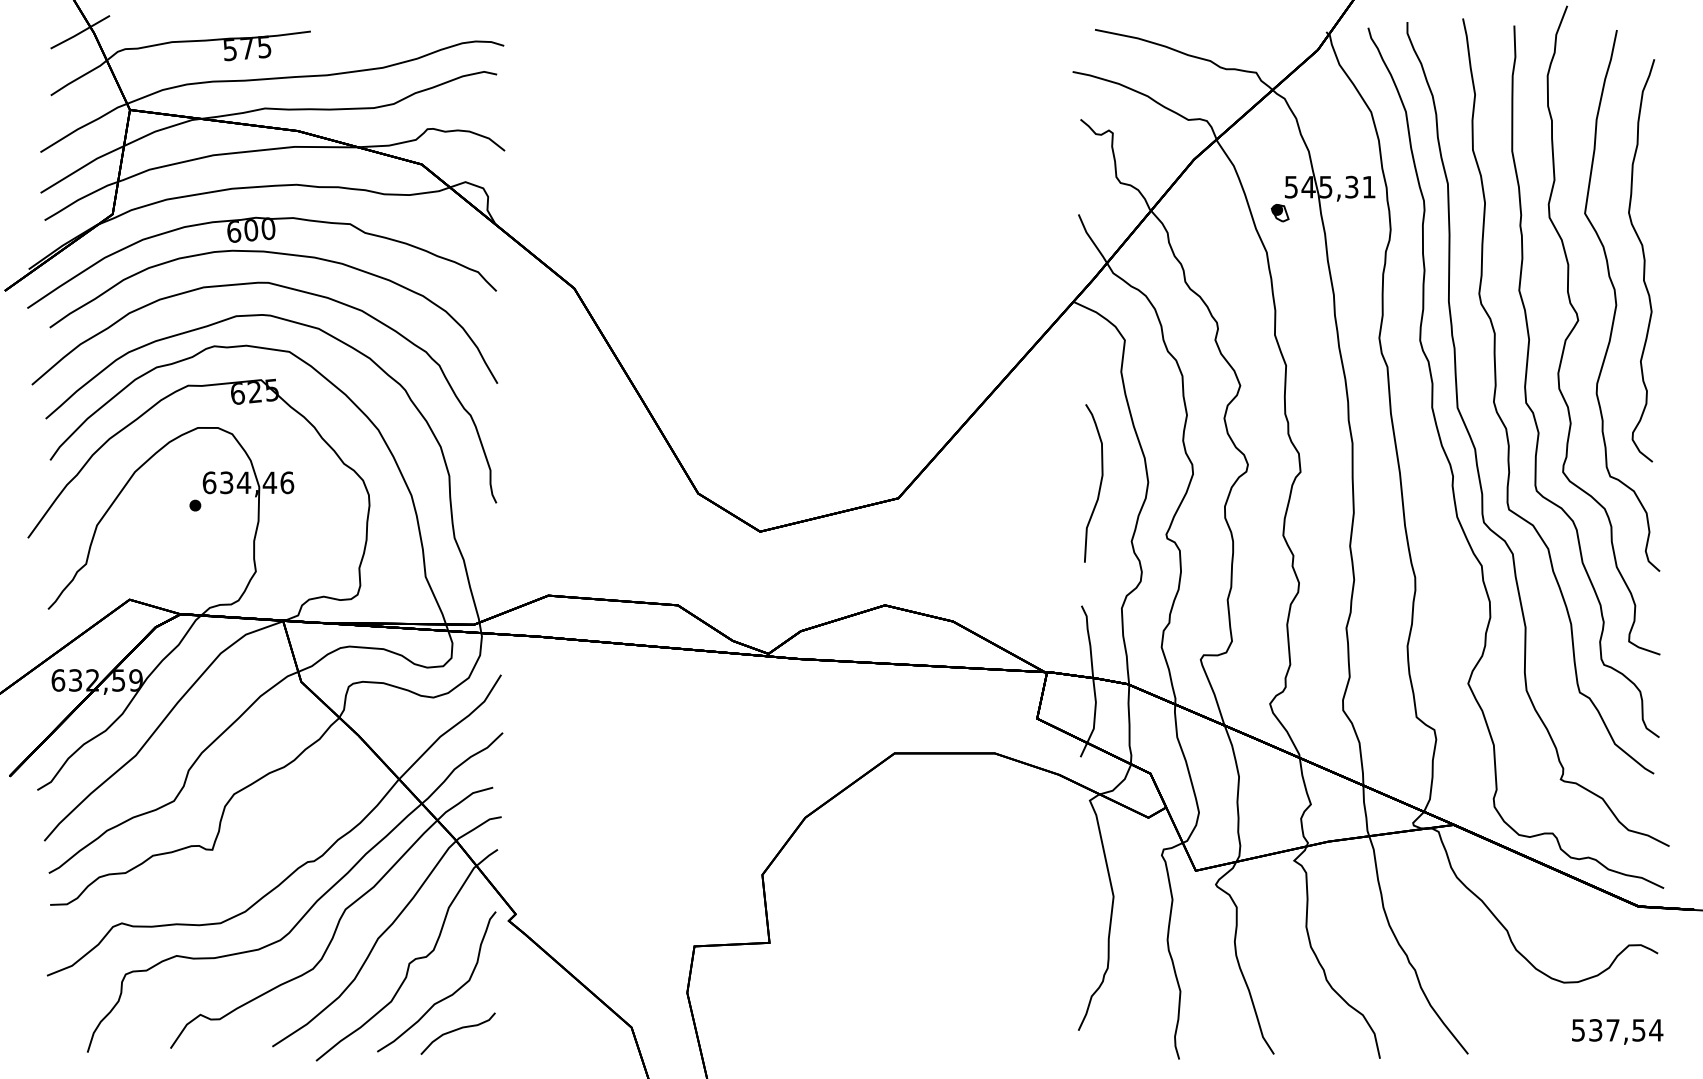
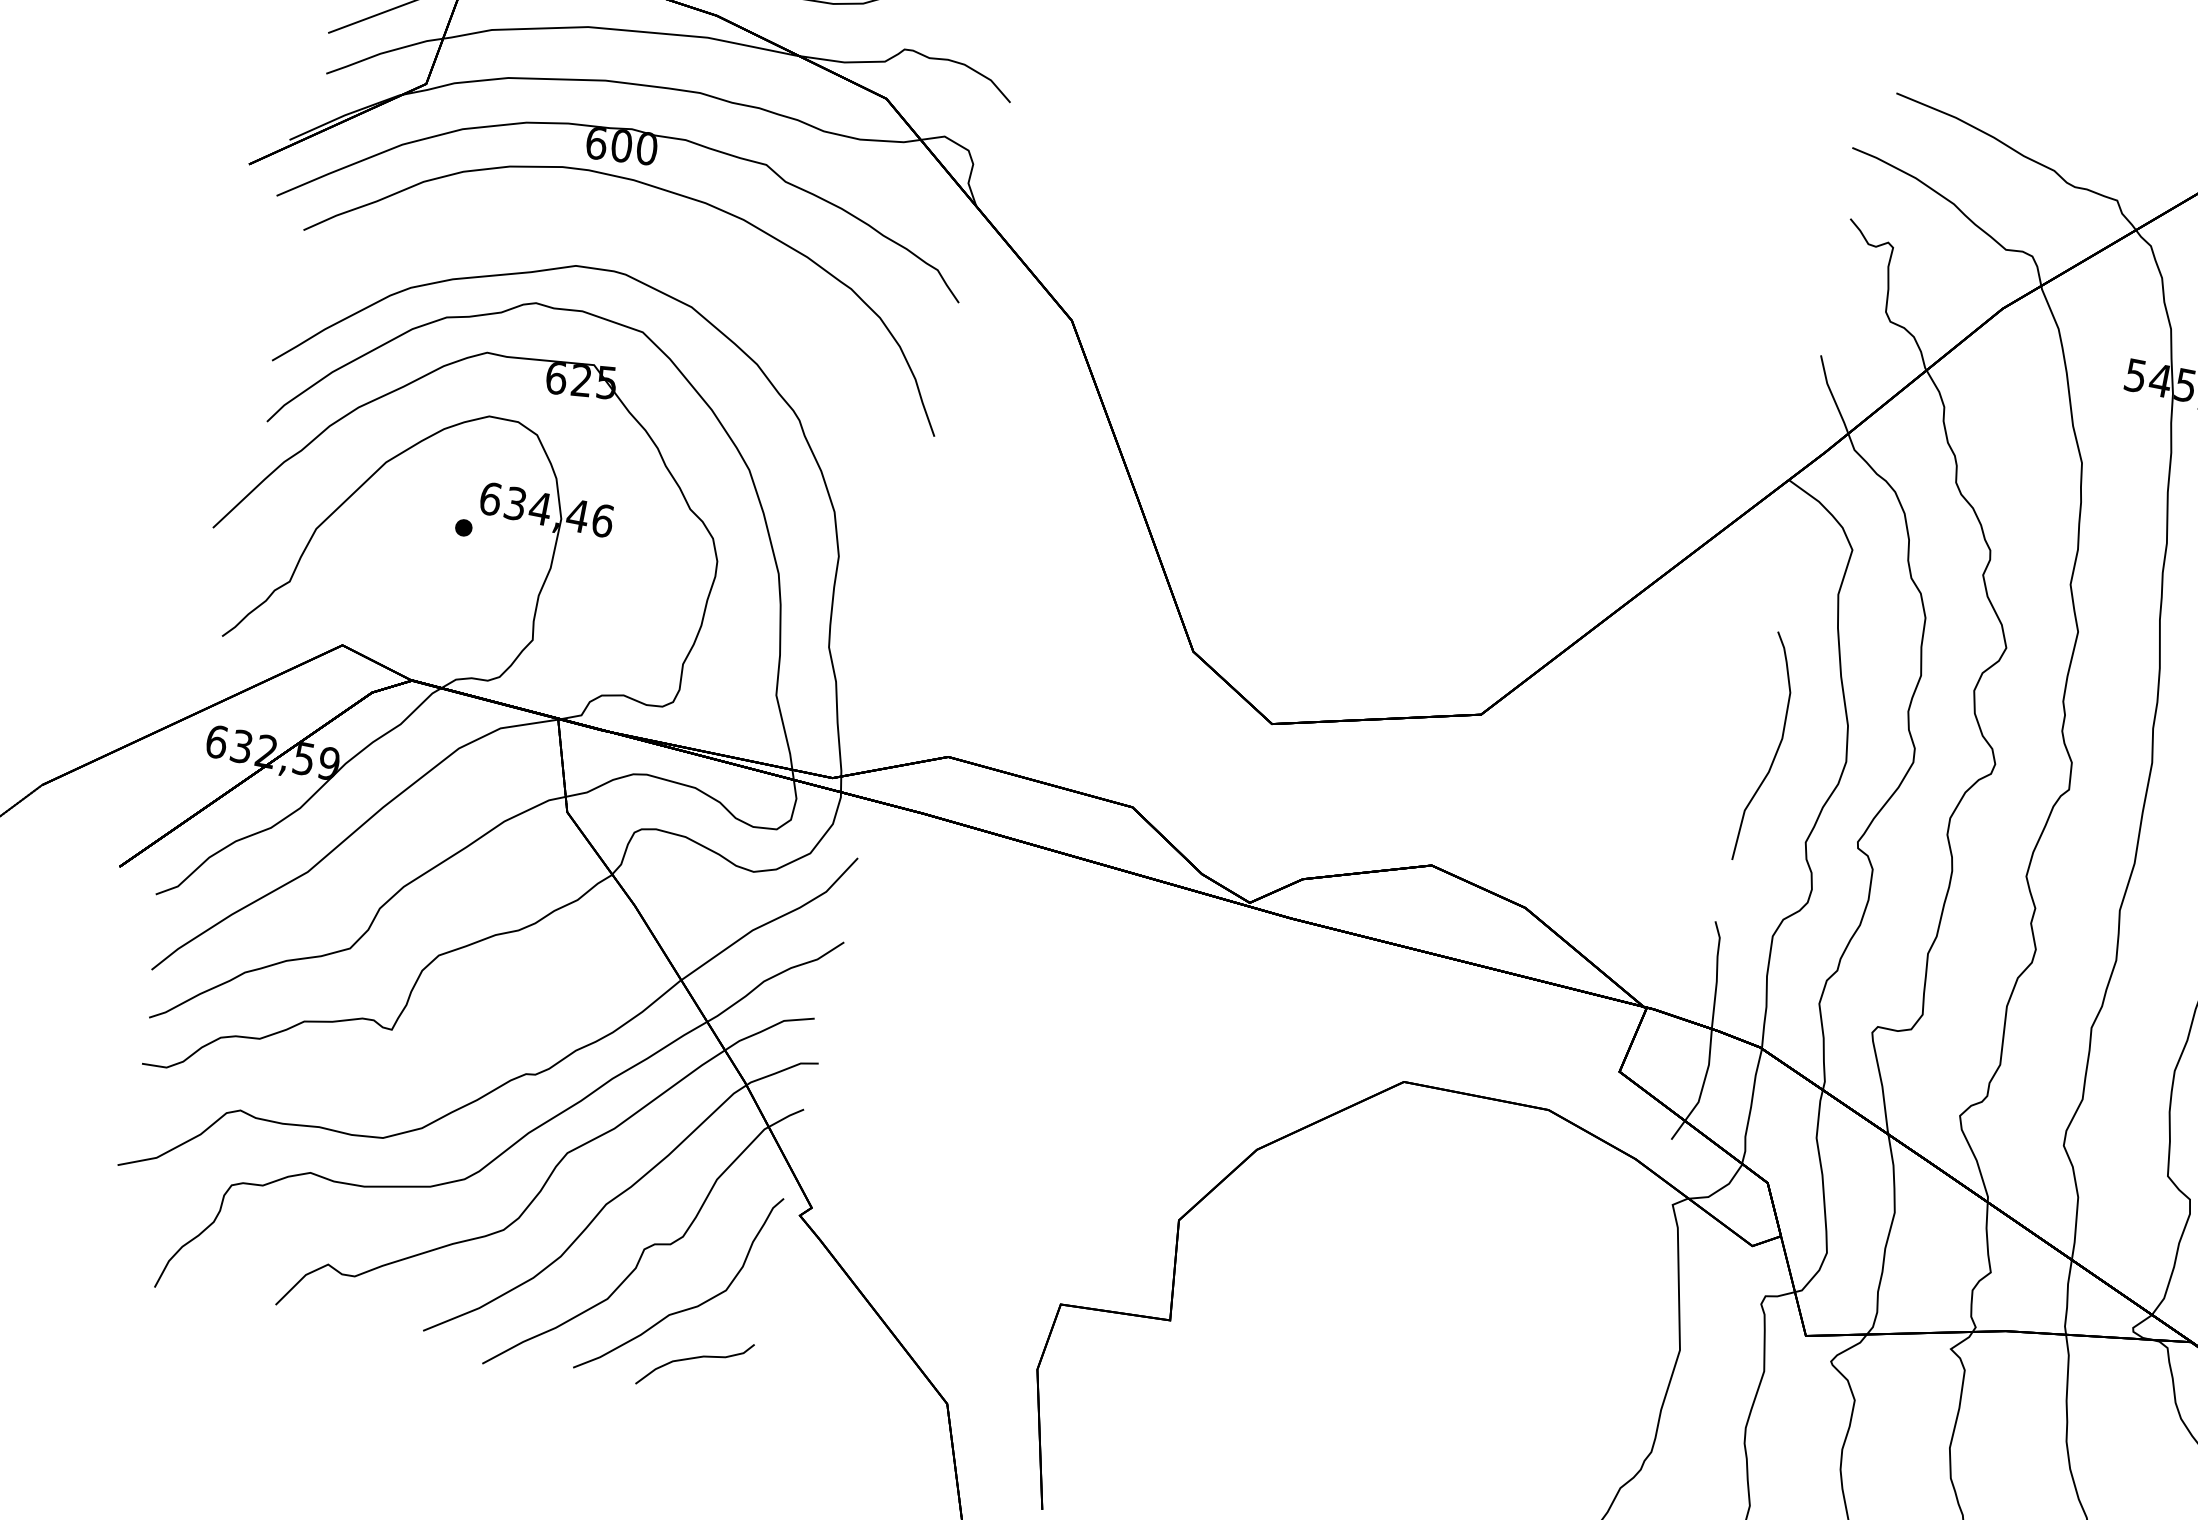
part: (1279, 213) -> (2111, 410), removed
curve: (289, 289) -> (660, 242), removed

